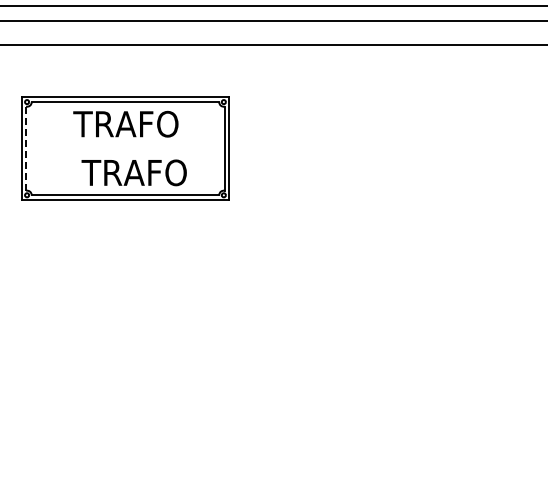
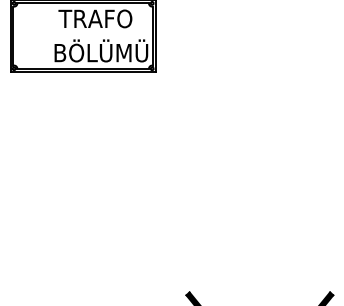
text: (125, 123) -> (95, 18), moved
line: (26, 148) -> (13, 35), dashed -> solid
text: (149, 169) -> (100, 50), TRAFO -> BÖLÜMÜ

